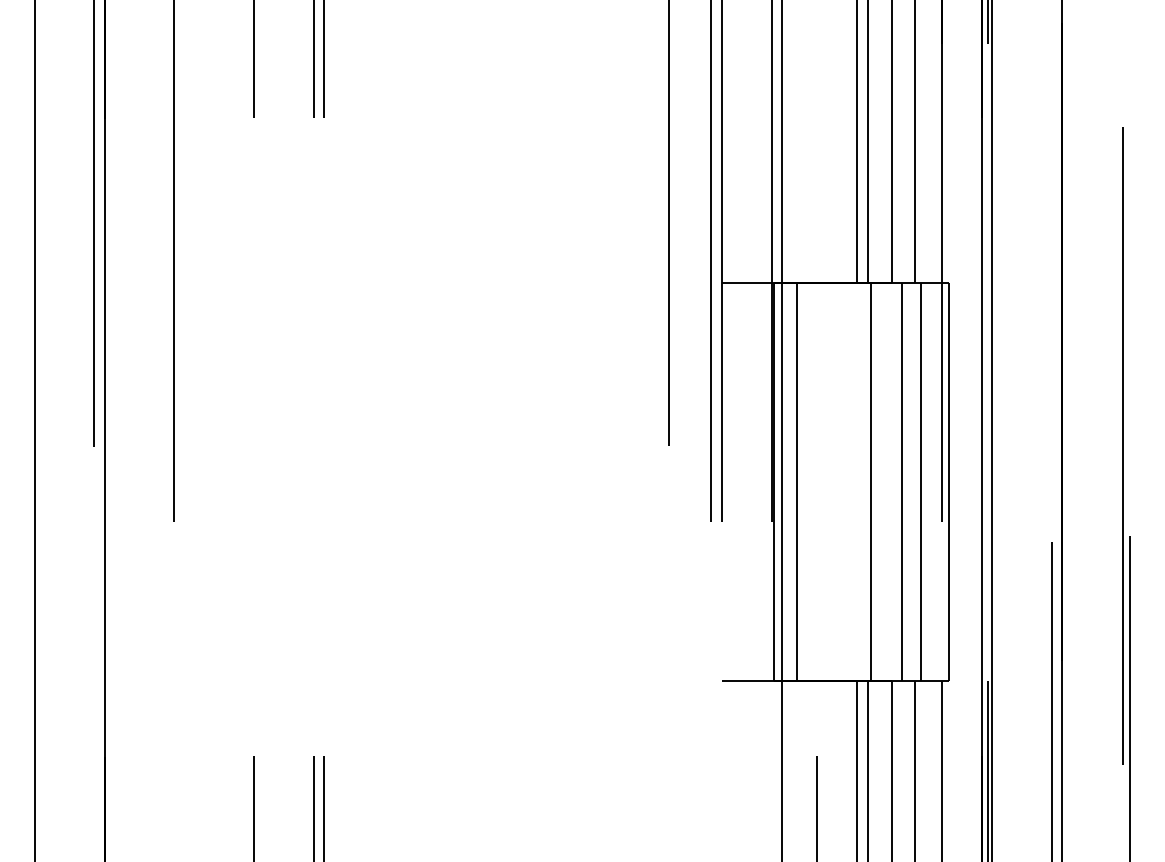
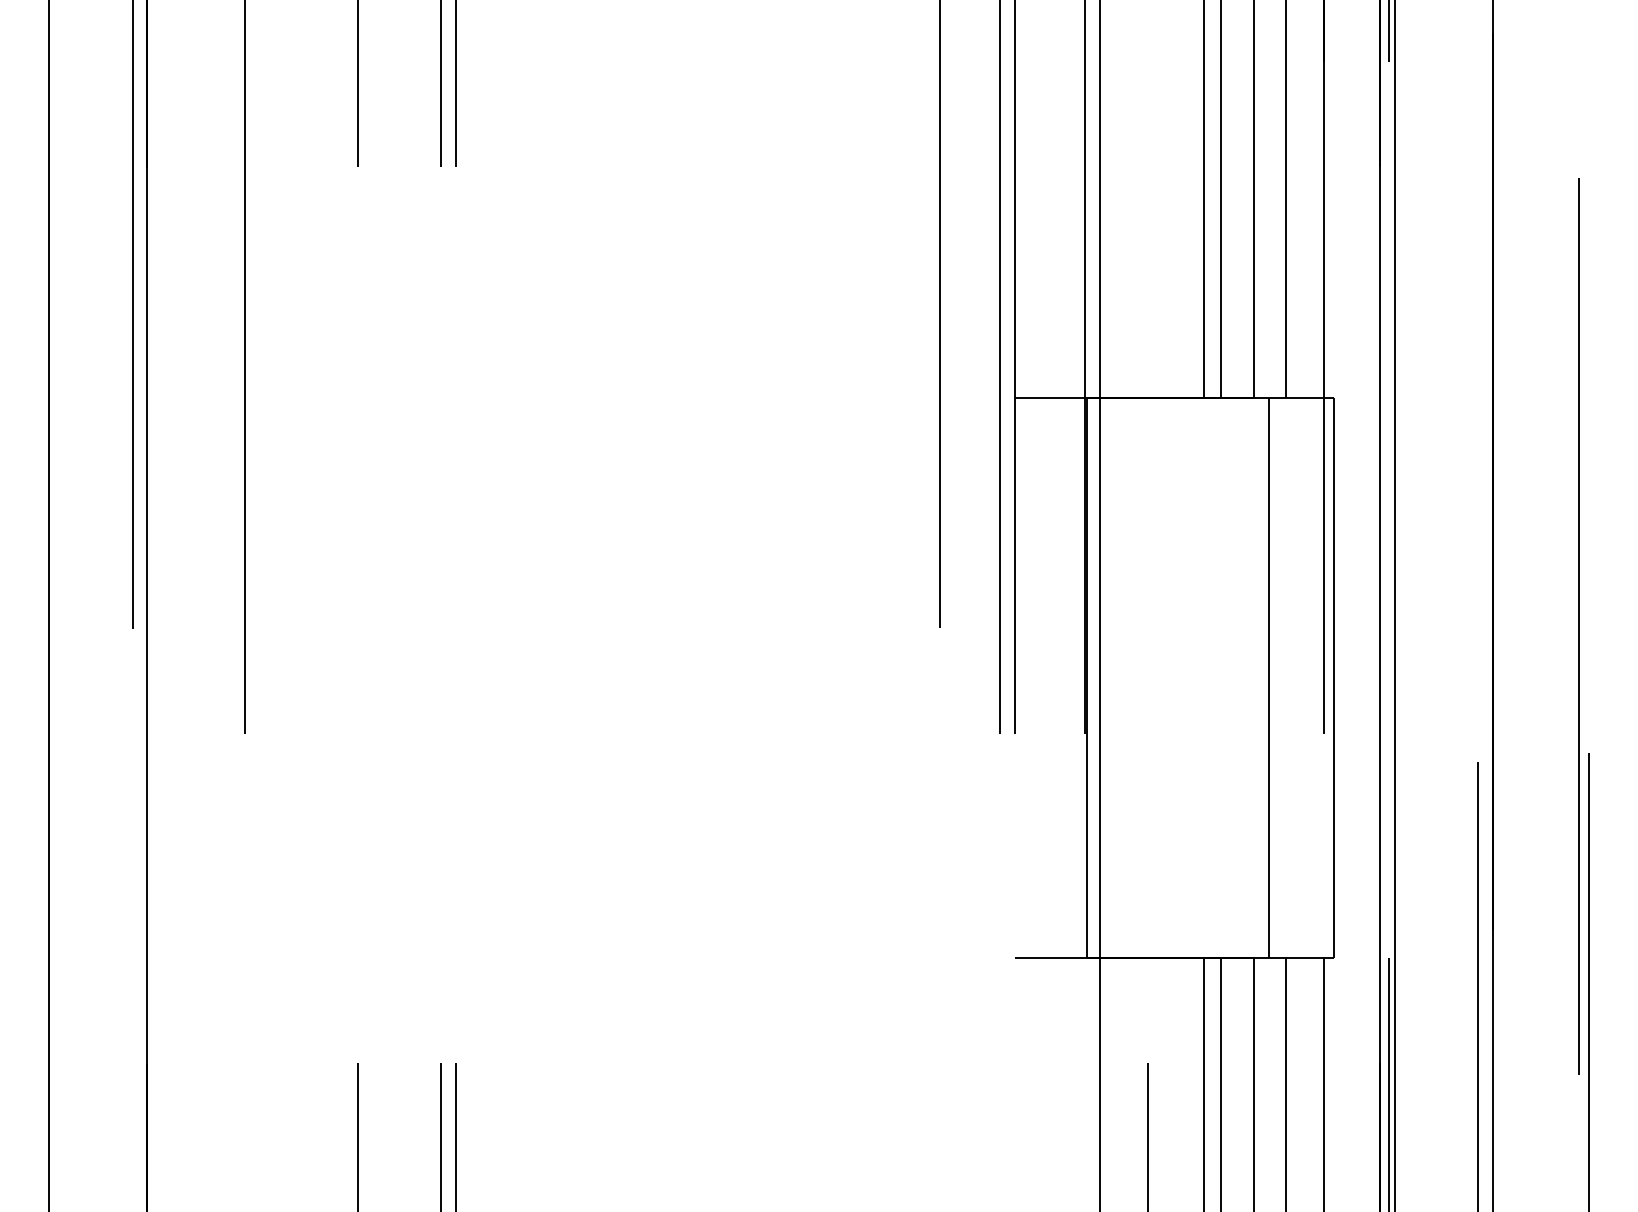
line: (797, 481) -> (1121, 677), removed
line: (871, 481) -> (1224, 677), removed
line: (920, 481) -> (1294, 677), removed

